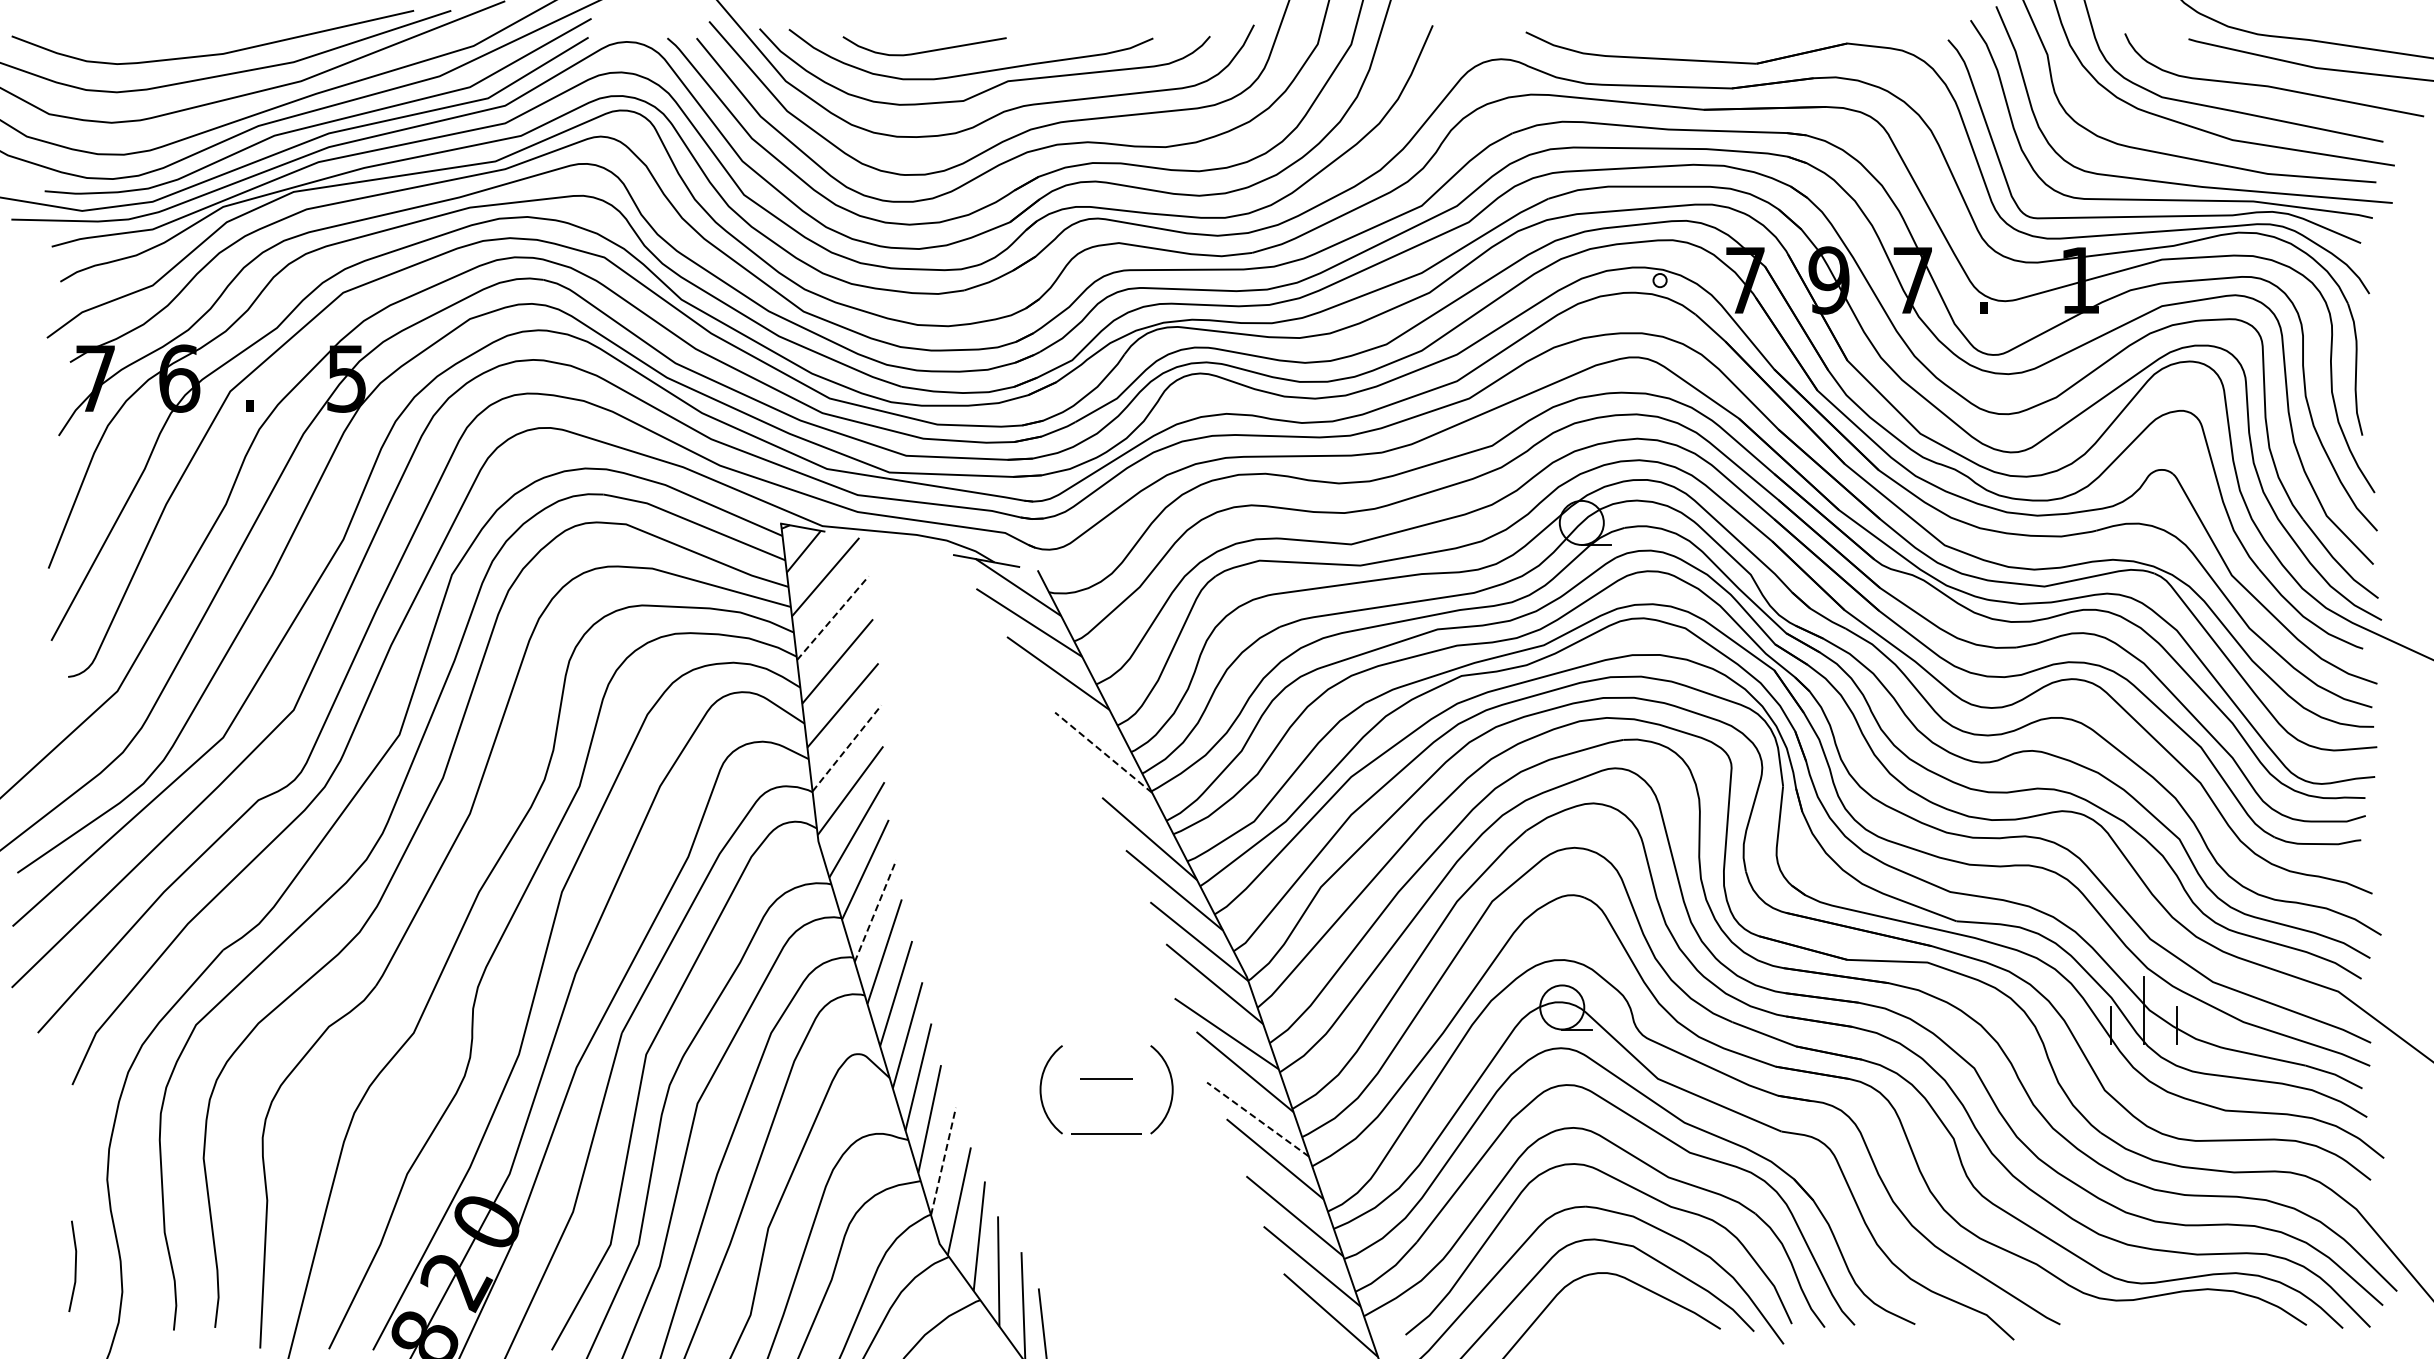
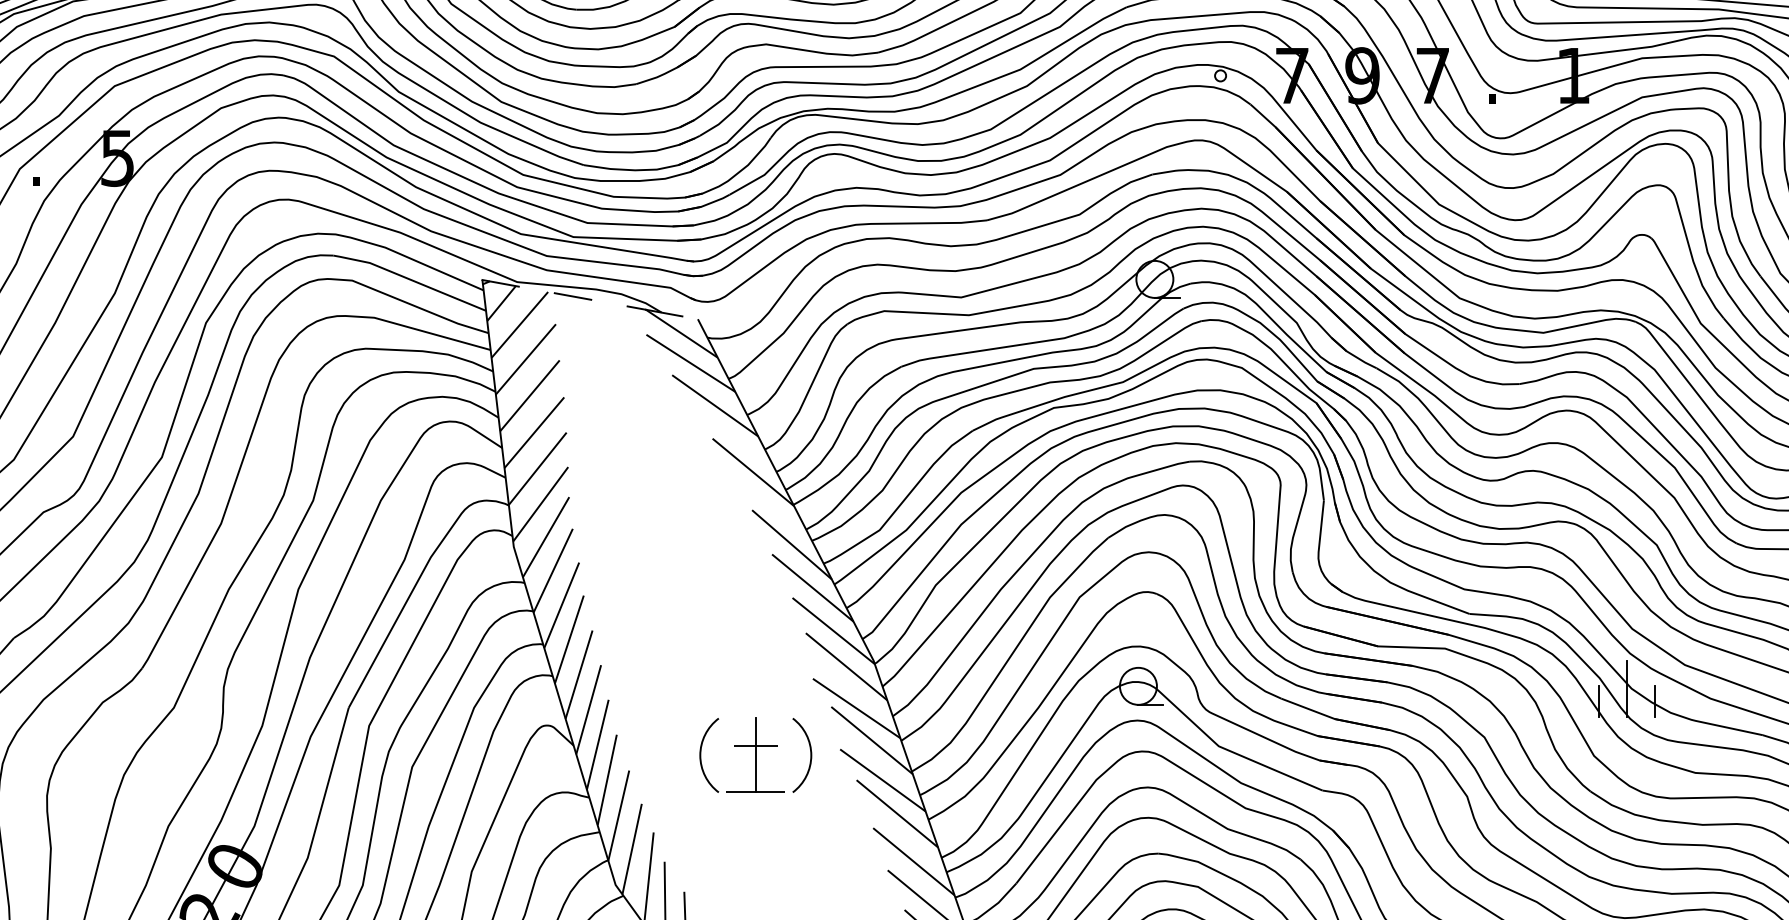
line: (888, 543) -> (572, 296), added
line: (833, 617) -> (526, 358), dashed -> solid
line: (847, 748) -> (538, 468), dashed -> solid
line: (1103, 752) -> (753, 472), dashed -> solid
line: (875, 910) -> (561, 604), dashed -> solid
line: (1106, 1089) -> (755, 755), added
line: (1258, 1119) -> (883, 780), dashed -> solid
line: (943, 1160) -> (618, 814), dashed -> solid

